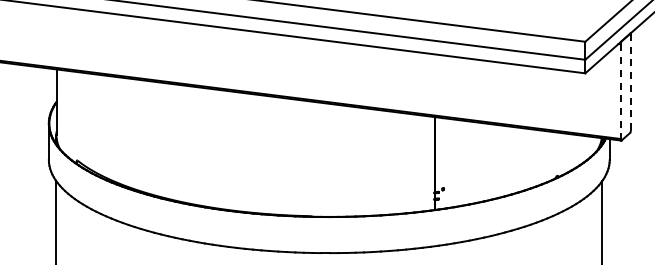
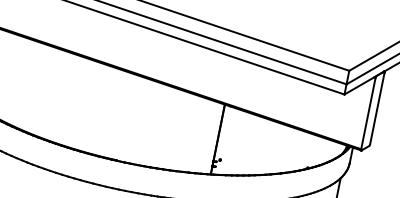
line: (630, 82) -> (377, 108), dashed -> solid
line: (620, 92) -> (368, 114), dashed -> solid

